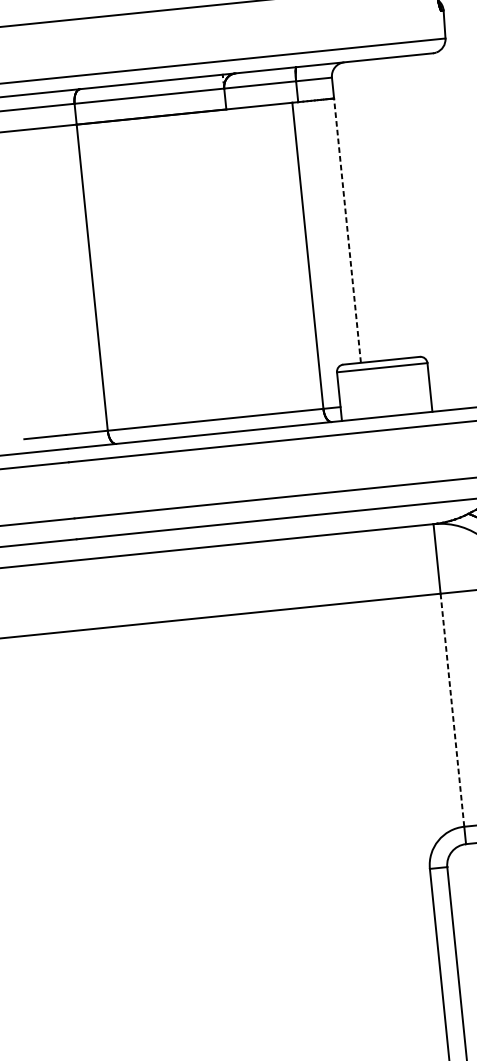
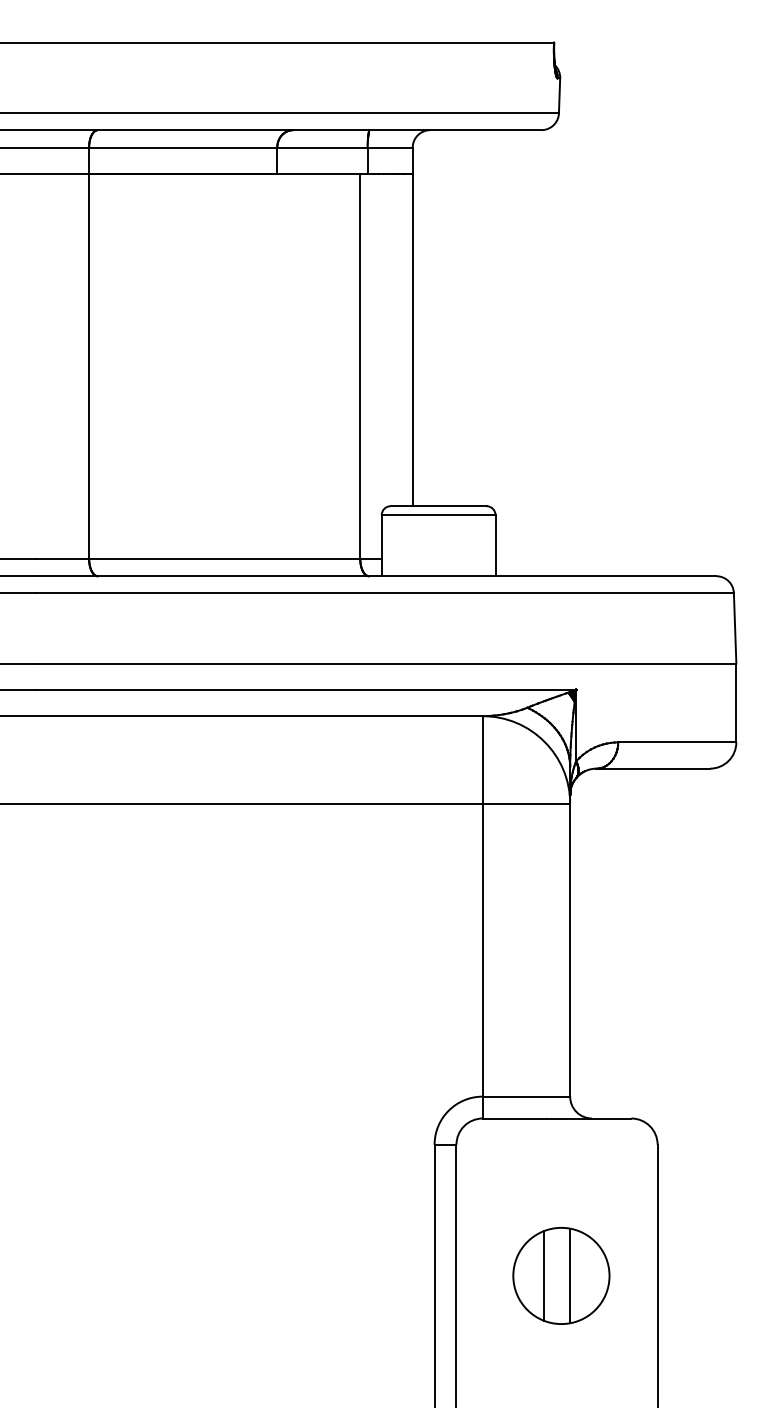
line: (347, 230) -> (412, 339), dashed -> solid
line: (452, 710) -> (482, 950), dashed -> solid

